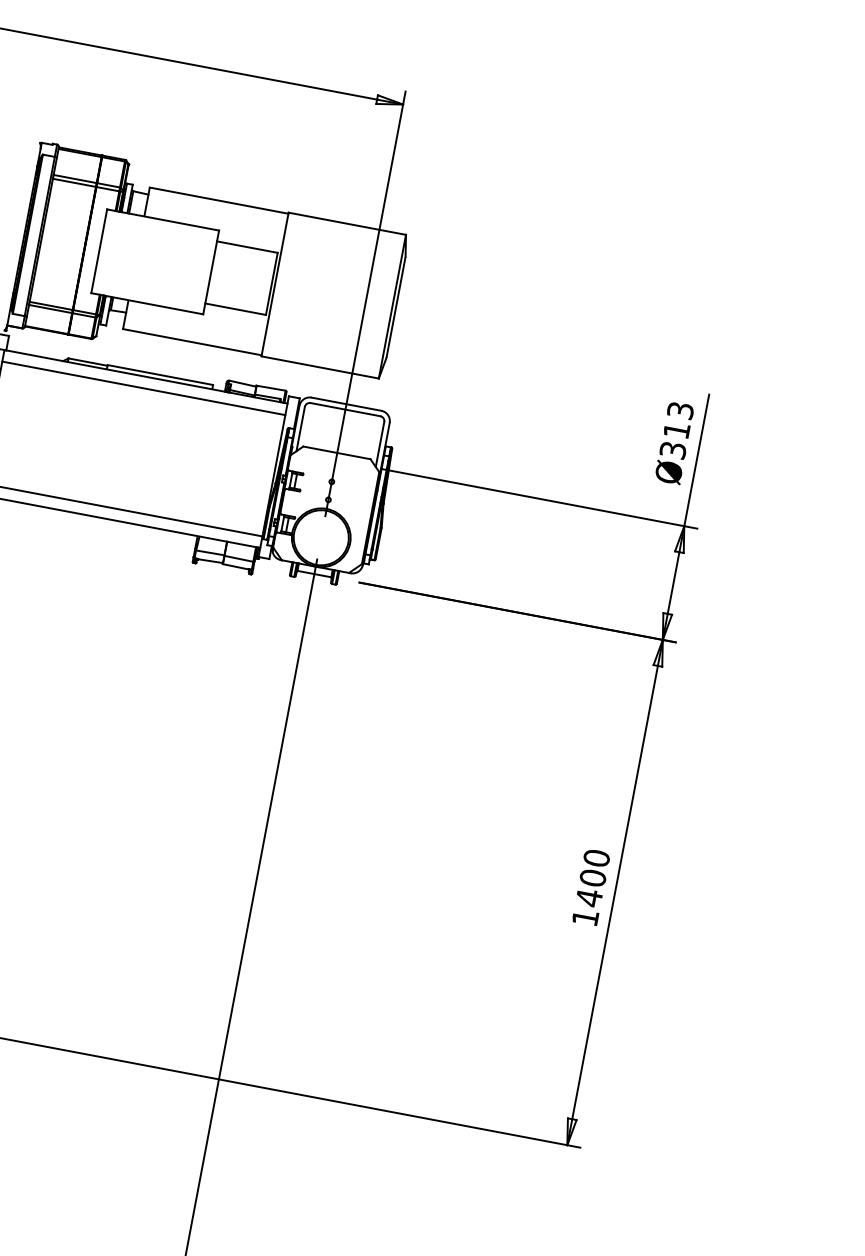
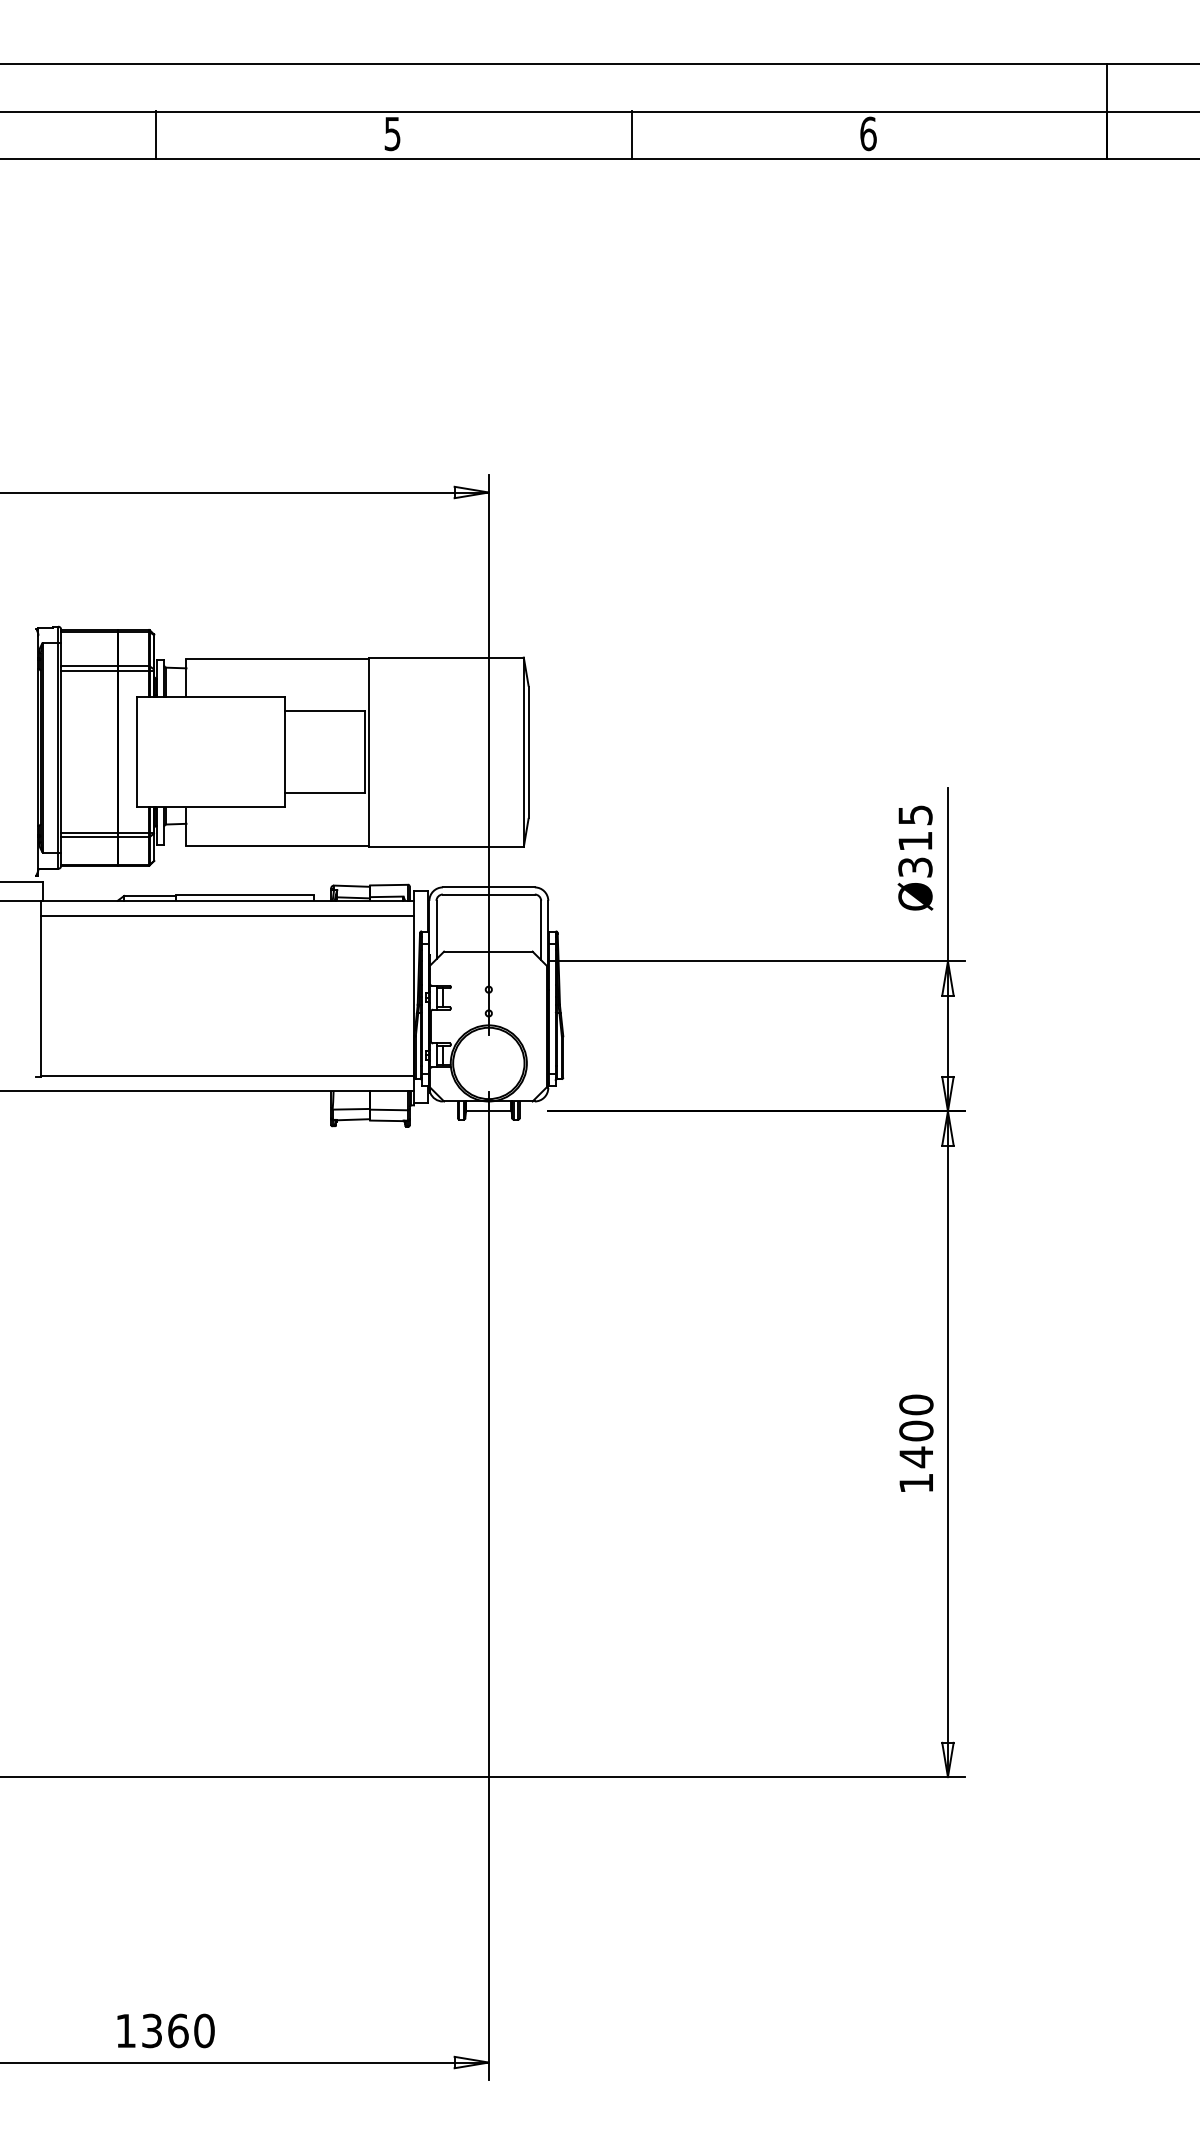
text: (680, 410) -> (915, 814), Ø313 -> Ø315

